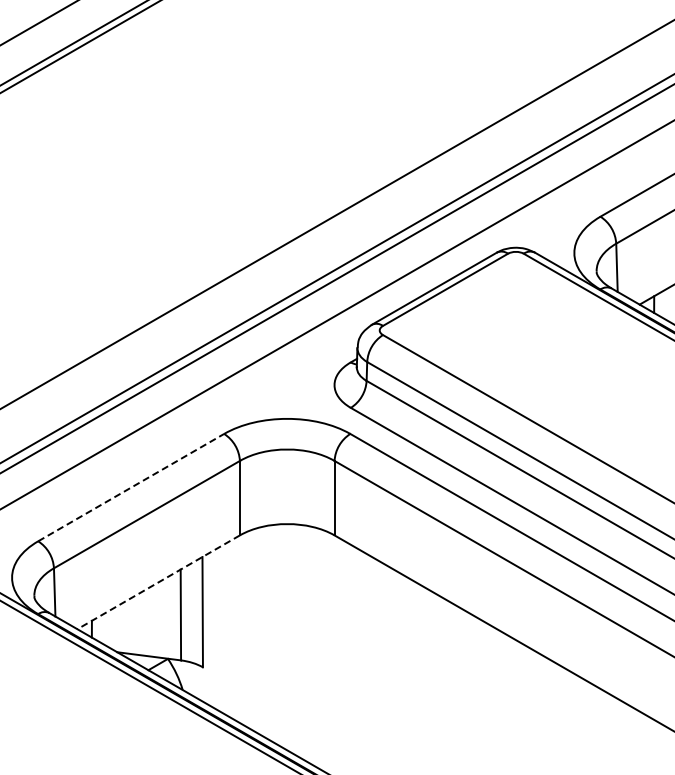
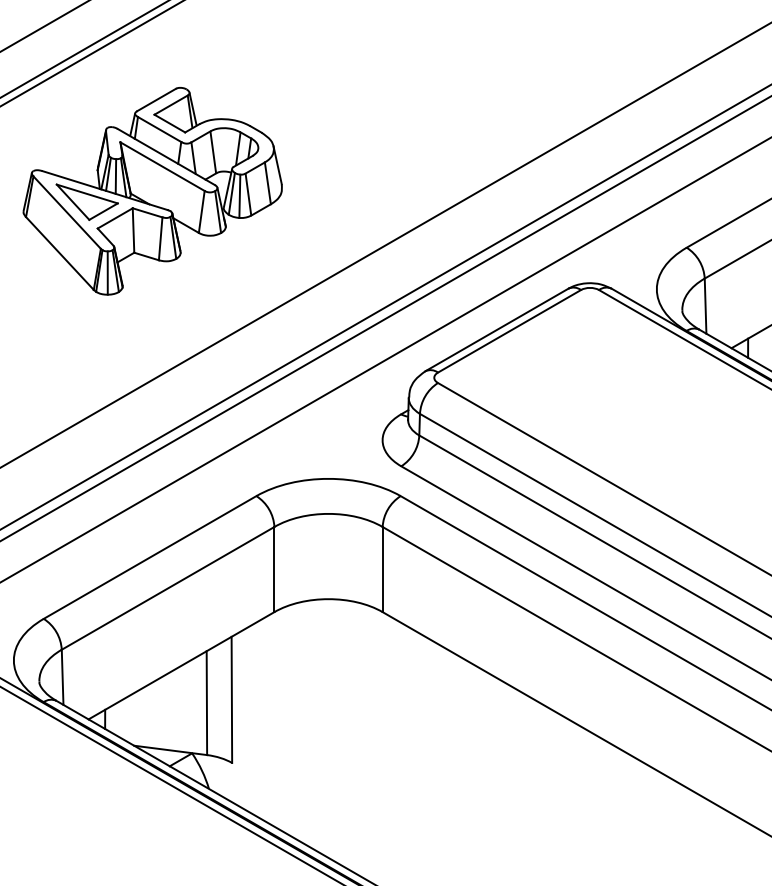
part: (133, 167) -> (152, 191), added
line: (131, 487) -> (150, 557), dashed -> solid
line: (158, 582) -> (181, 665), dashed -> solid

